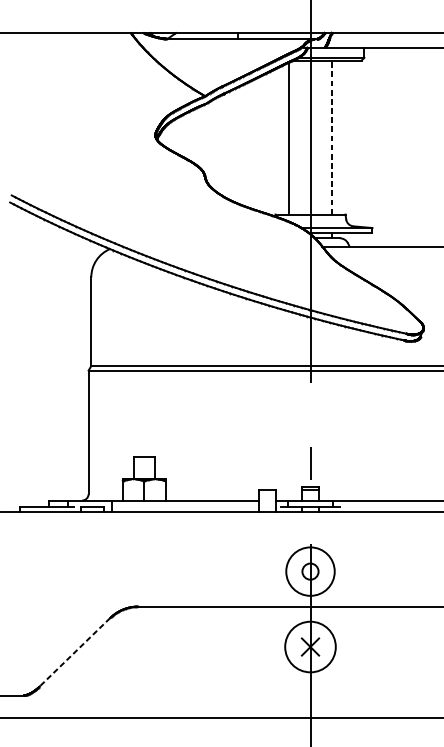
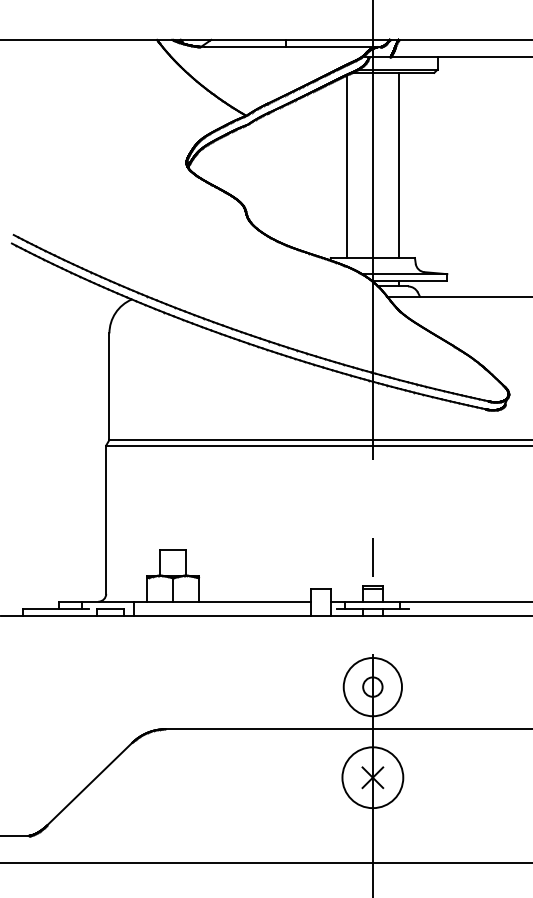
line: (331, 137) -> (398, 165), dashed -> solid
line: (74, 652) -> (89, 784), dashed -> solid

